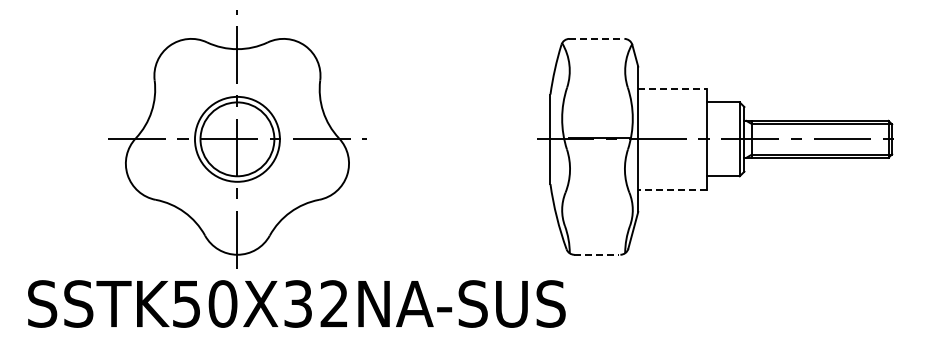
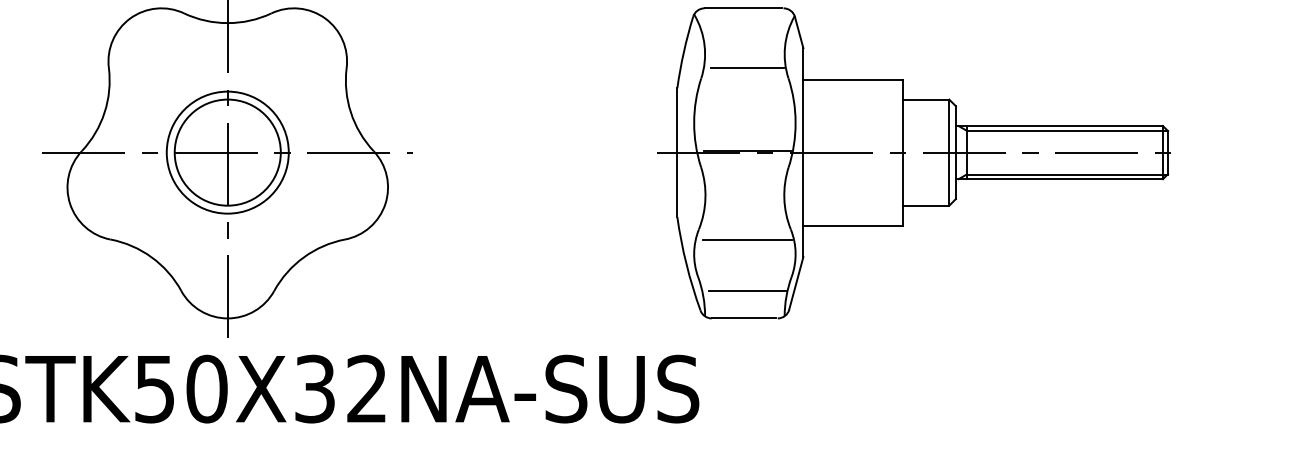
line: (596, 38) -> (743, 7), dashed -> solid
line: (598, 80) -> (746, 68), added
line: (672, 88) -> (852, 79), dashed -> solid
line: (672, 190) -> (852, 226), dashed -> solid
line: (599, 199) -> (747, 239), added
line: (598, 235) -> (746, 290), added
line: (597, 254) -> (744, 318), dashed -> solid

